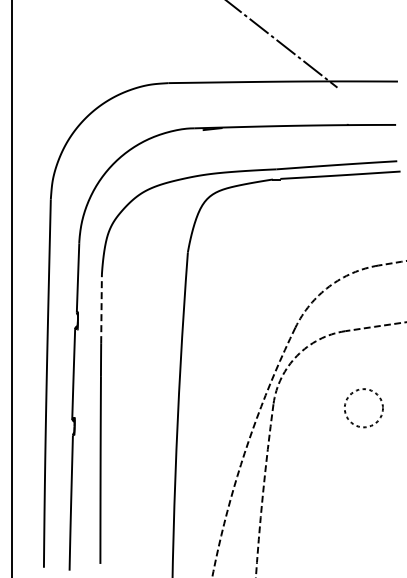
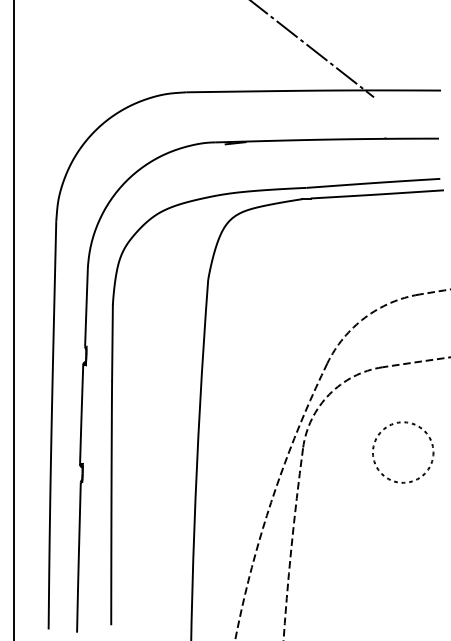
line: (101, 308) -> (112, 342), dashed -> solid
circle: (363, 408) -> (402, 452), size x1.43

